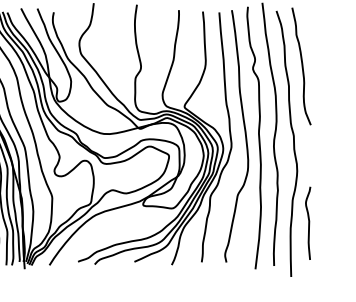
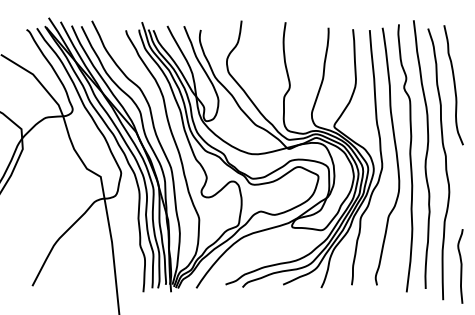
curve: (308, 223) -> (460, 266), moved

